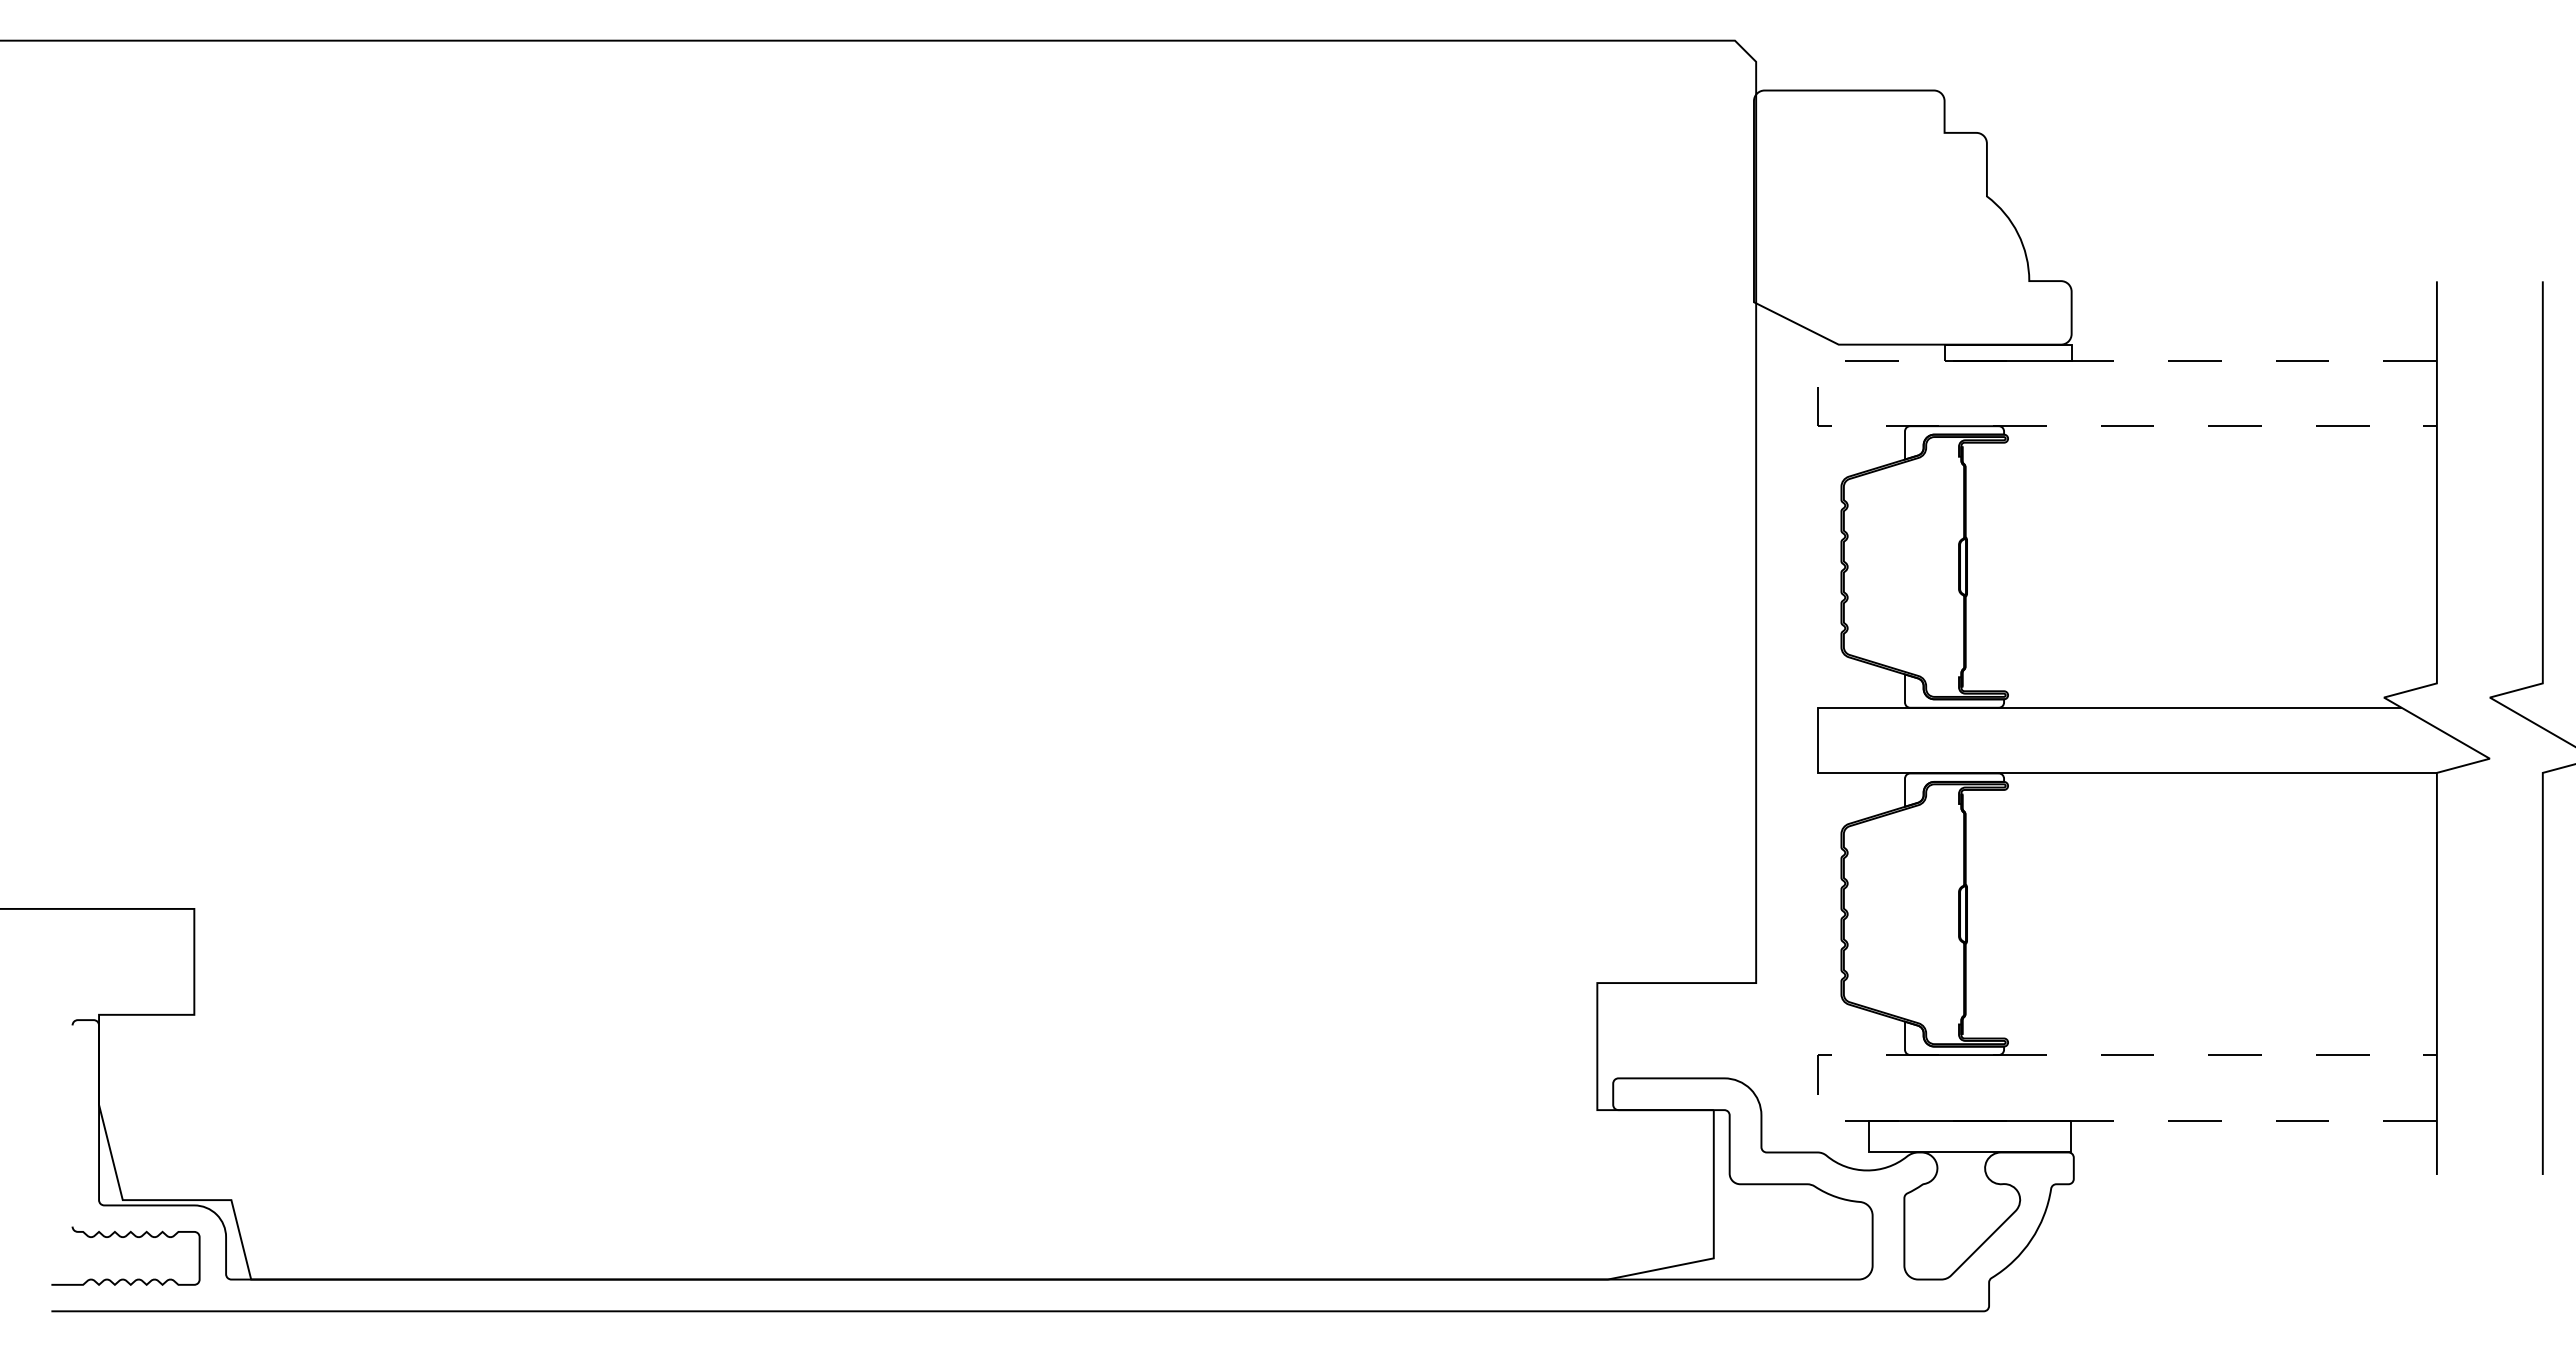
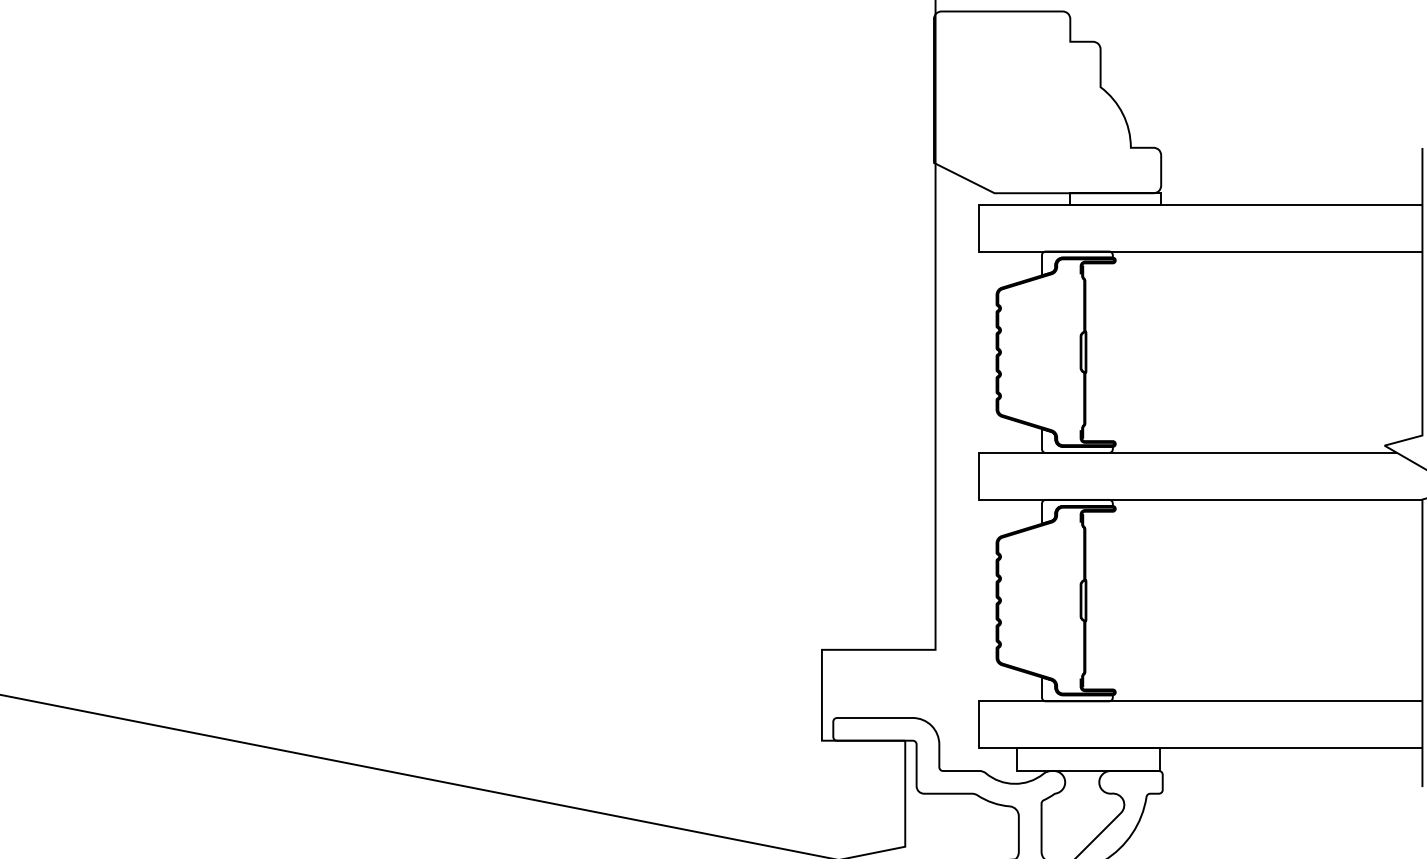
line: (1817, 393) -> (979, 228), dashed -> solid
line: (1817, 1087) -> (979, 724), dashed -> solid

